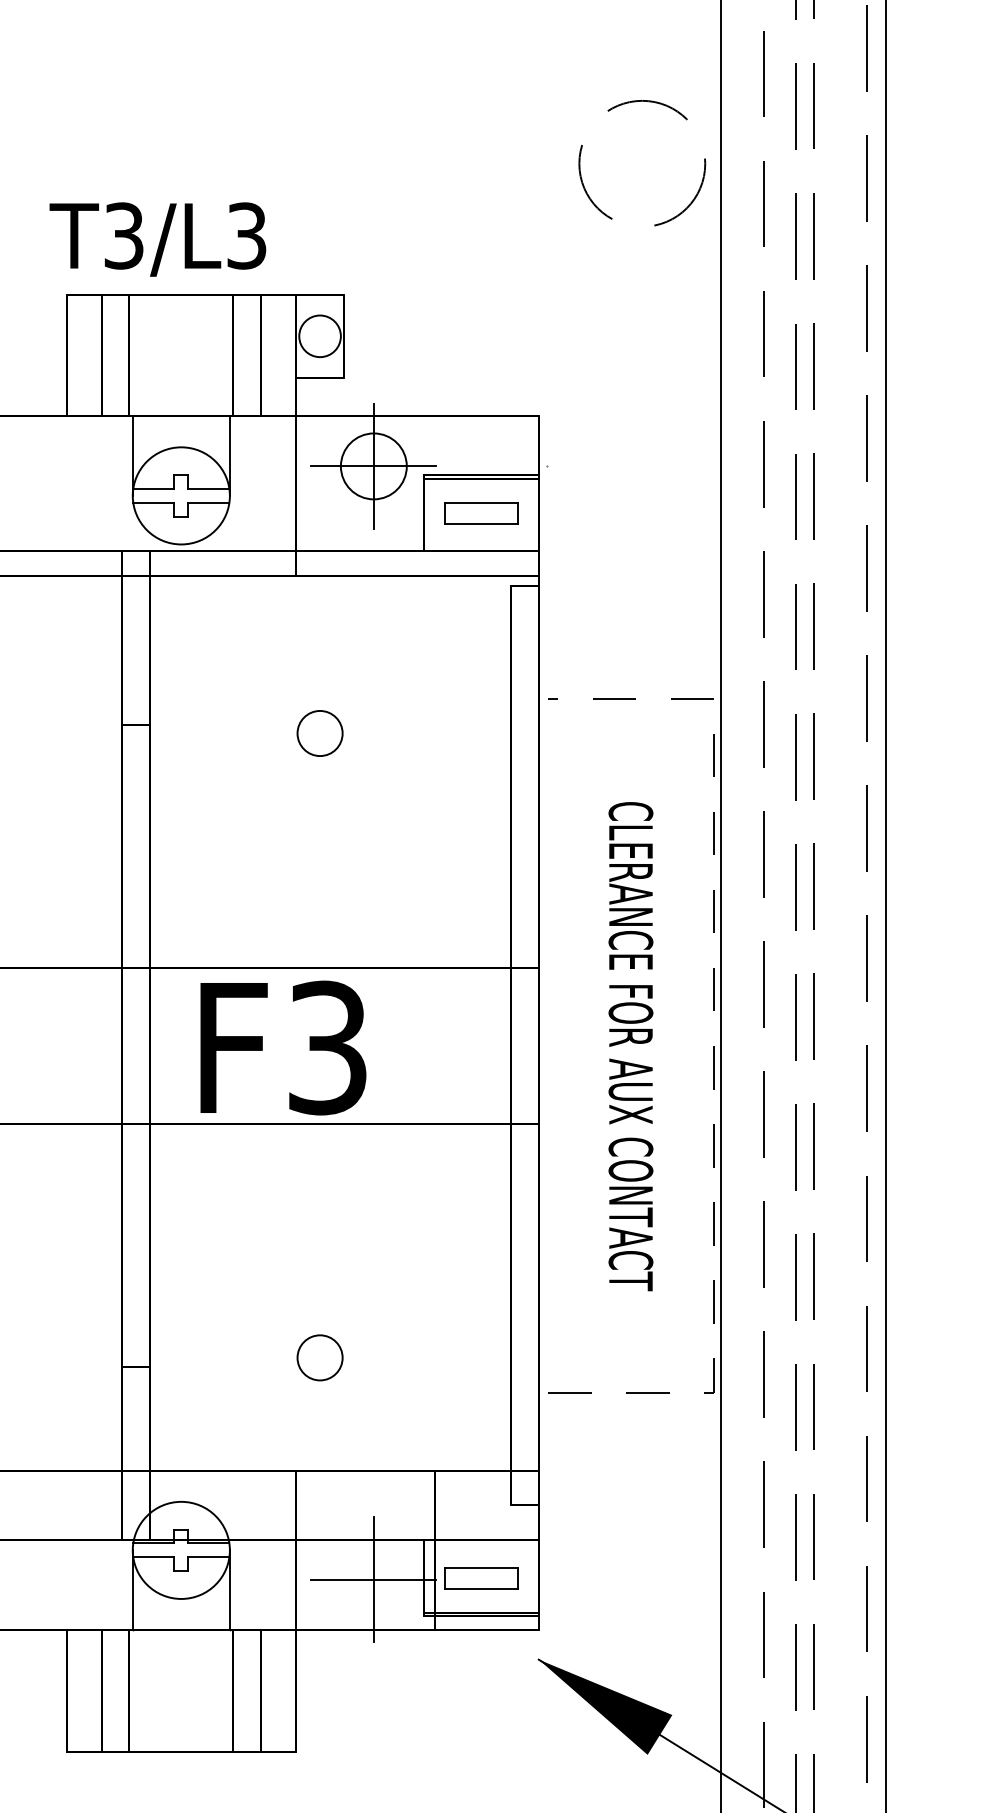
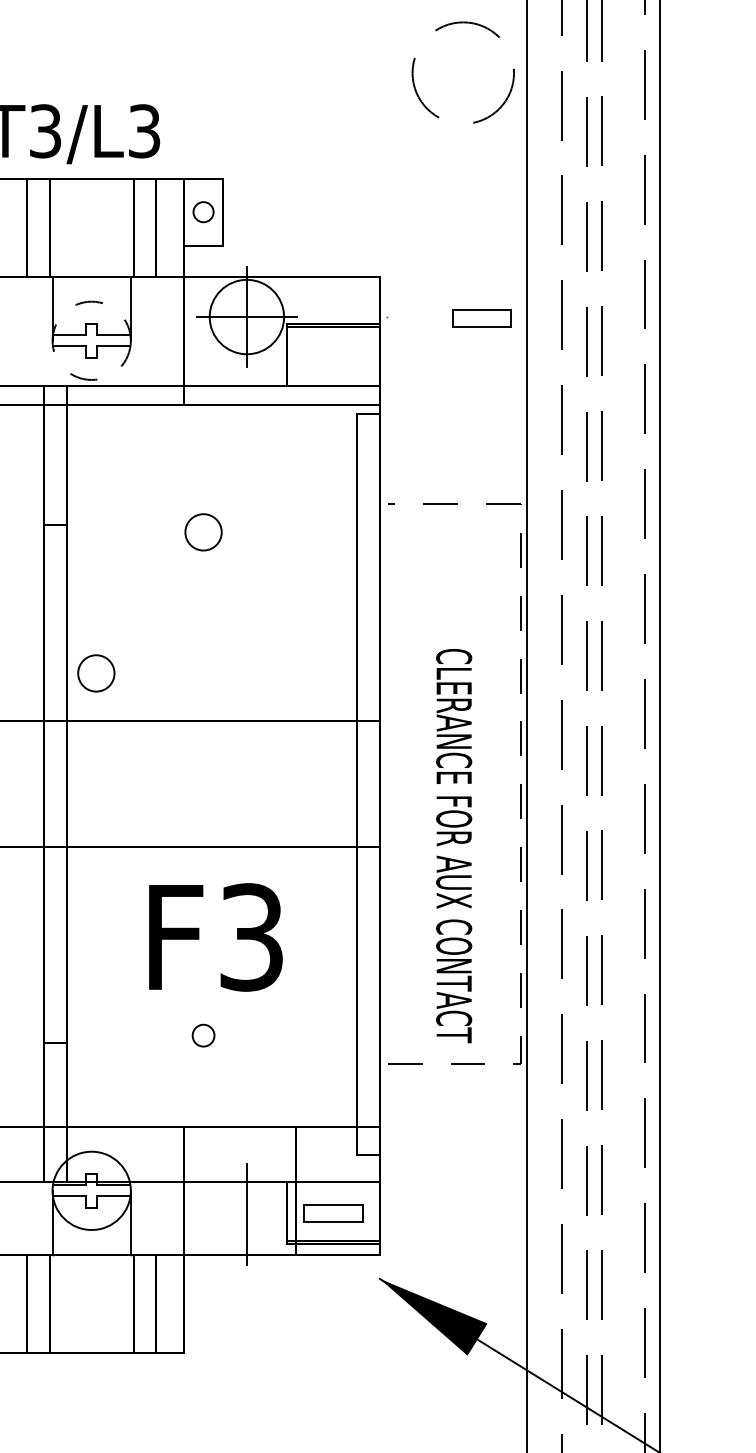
circle: (319, 336) -> (203, 212), size x0.6
circle: (373, 466) -> (246, 317), size x1.4
circle: (180, 495) -> (91, 340), solid -> dashed
part: (481, 513) -> (482, 318), moved
circle: (186, 908) -> (95, 673), added
text: (630, 1046) -> (453, 845), moved
text: (283, 1047) -> (215, 937), moved
circle: (319, 1357) -> (203, 1035), size x0.6
line: (373, 1579) -> (246, 1214), removed

